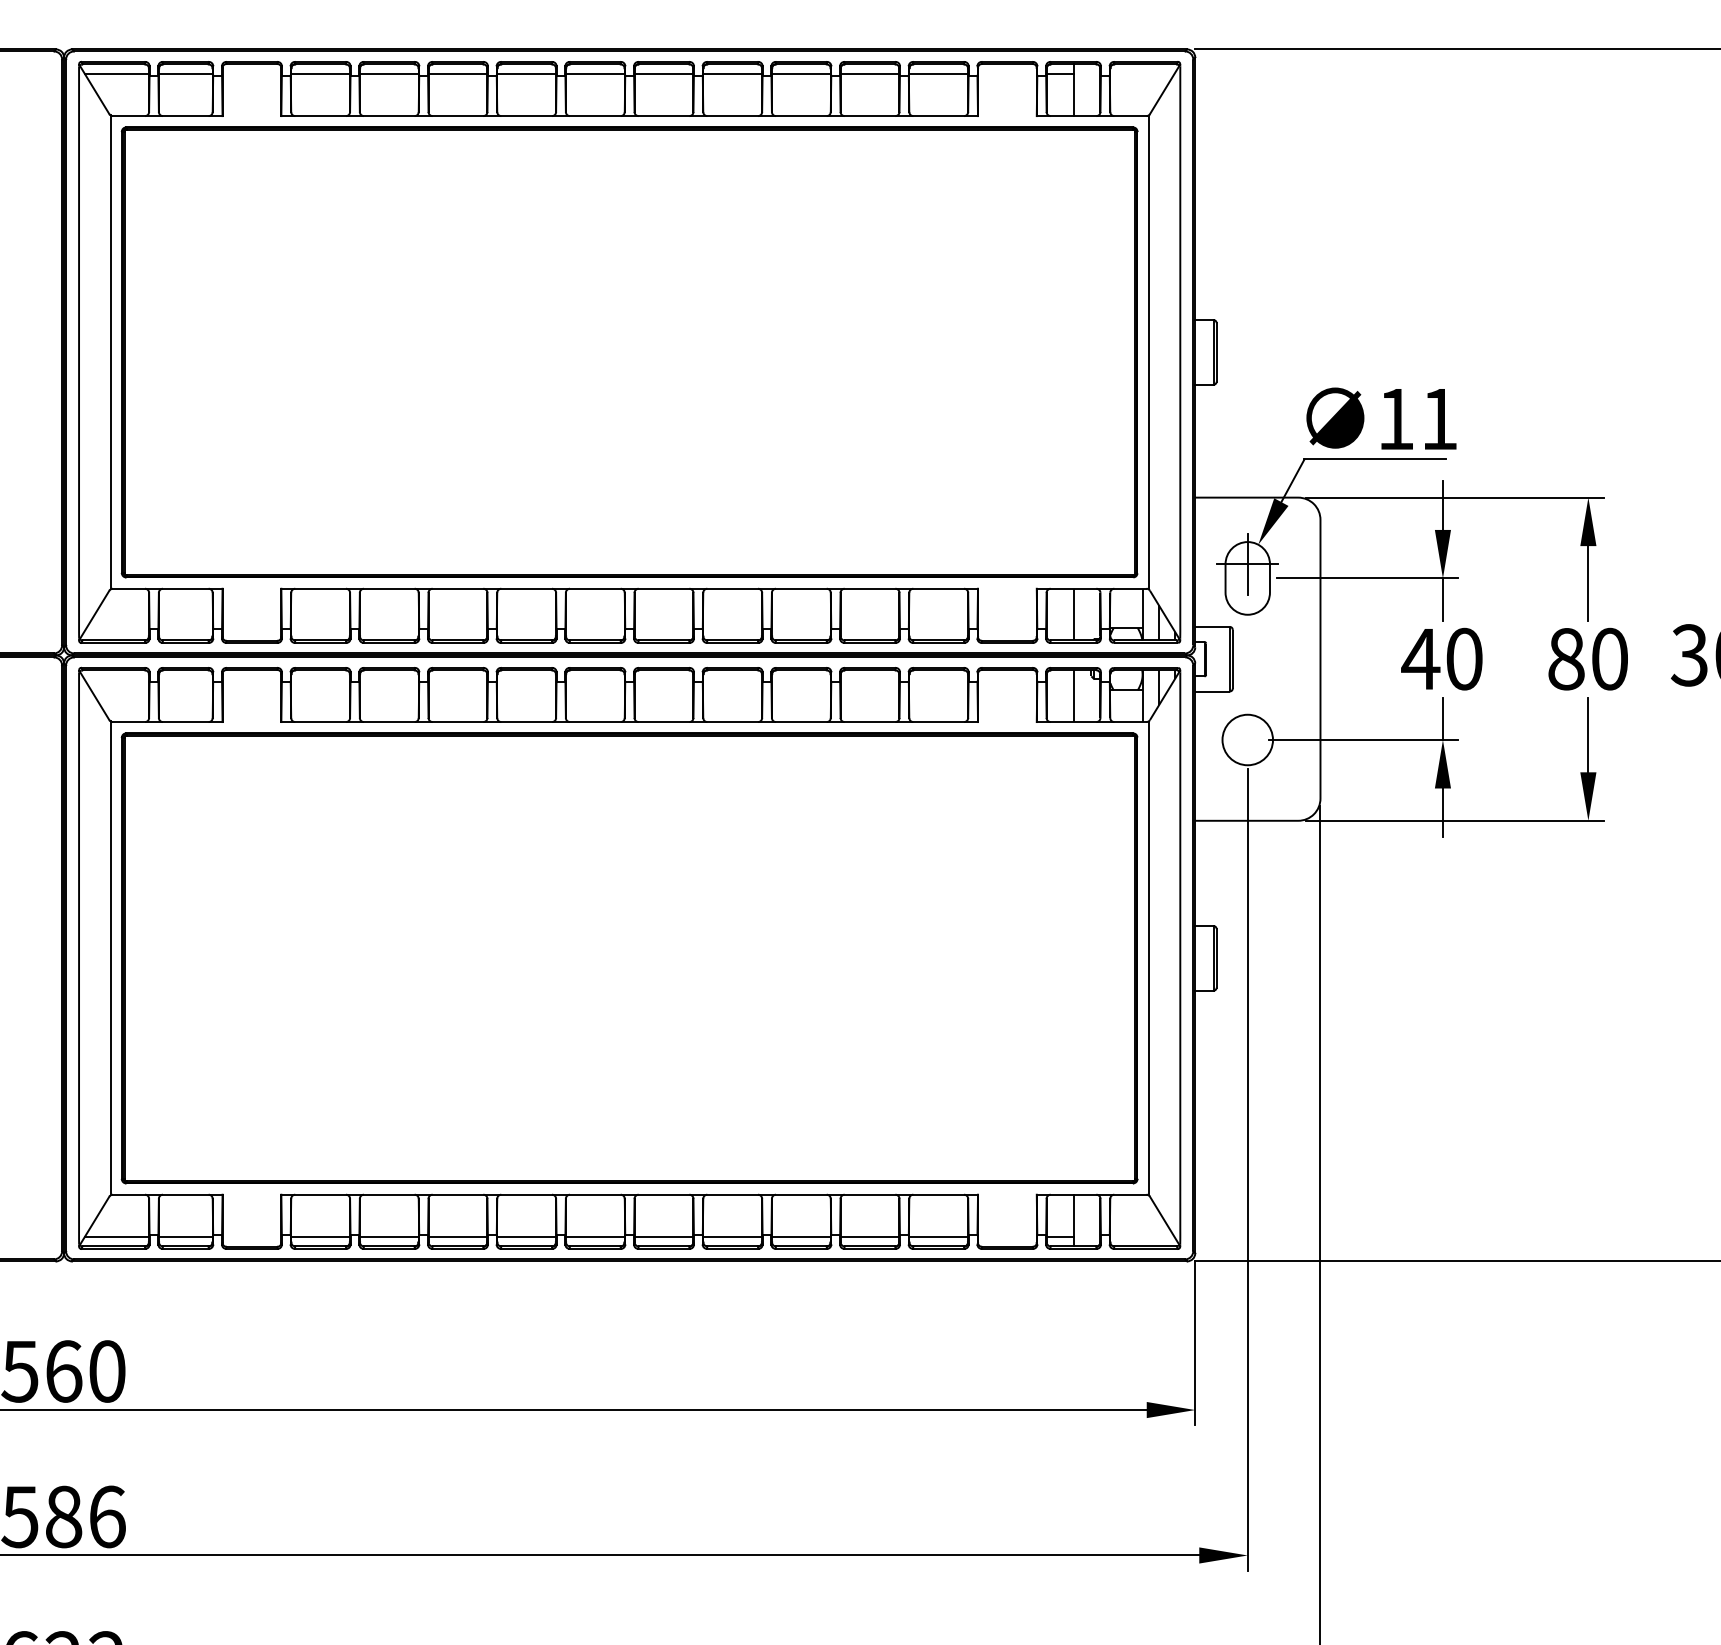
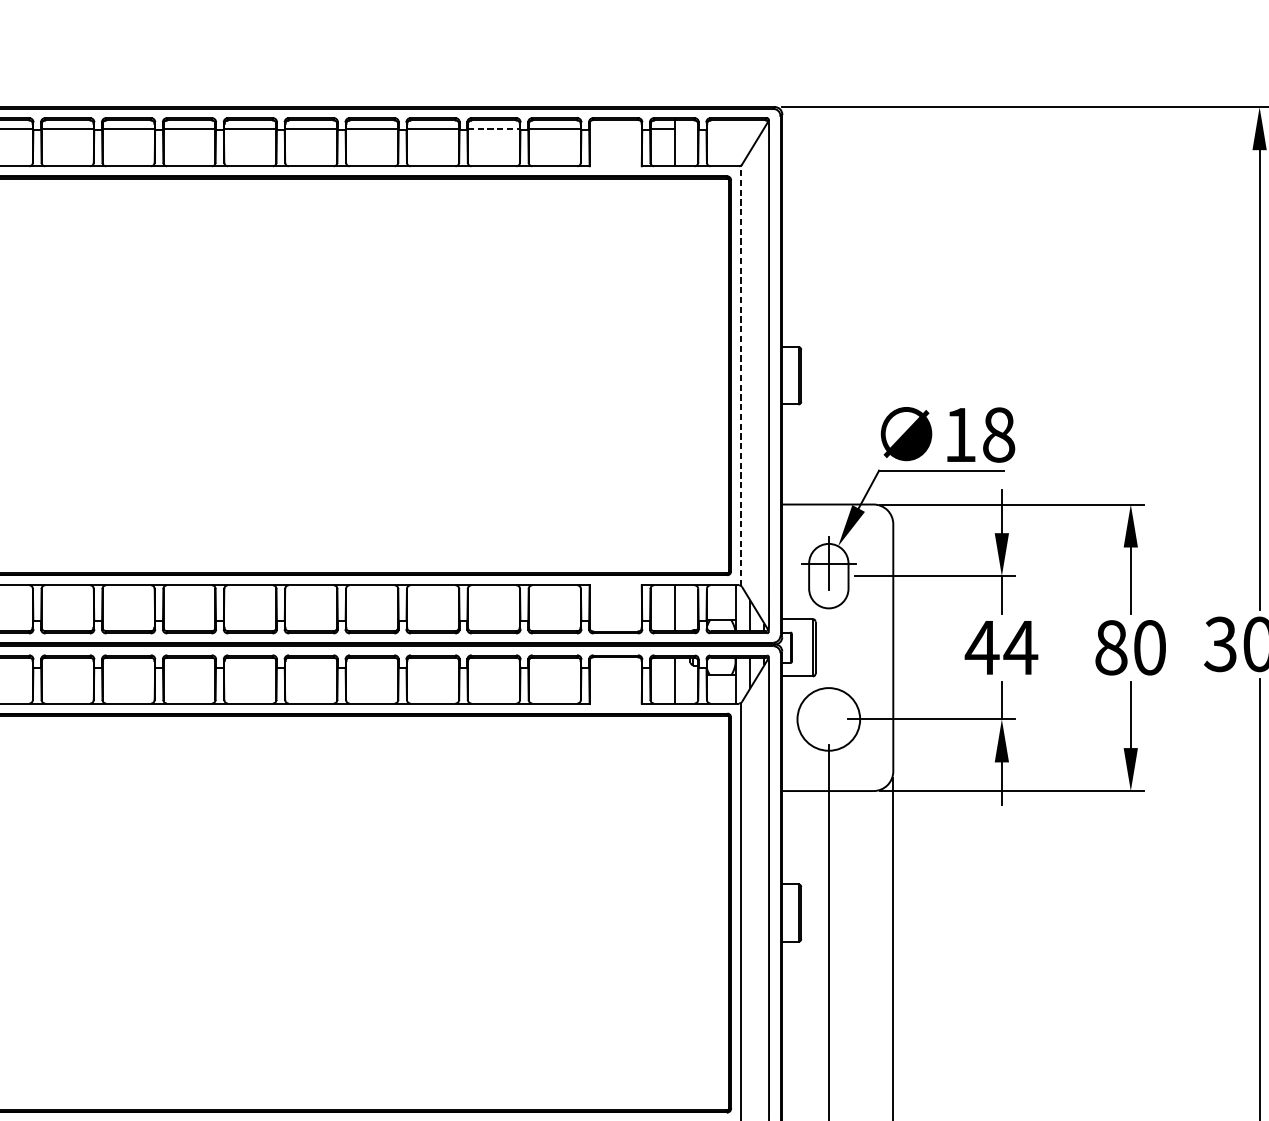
line: (870, 73) -> (494, 128), solid -> dashed
line: (1148, 351) -> (740, 374), solid -> dashed
text: (1439, 419) -> (998, 435), 11 -> 18
text: (1463, 658) -> (1020, 647), 40 -> 44
circle: (1247, 739) -> (828, 718), size x1.4

